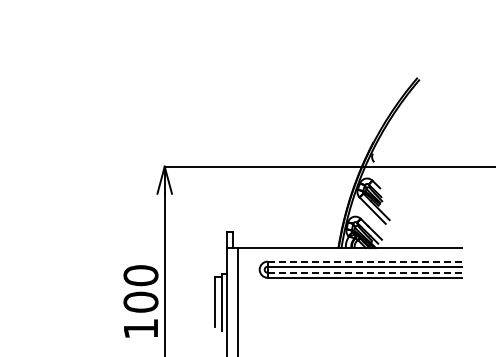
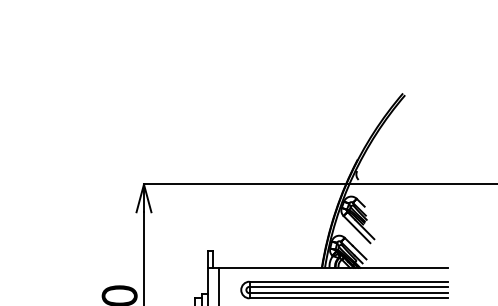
line: (364, 261) -> (348, 281), dashed -> solid
line: (364, 272) -> (348, 292), dashed -> solid

